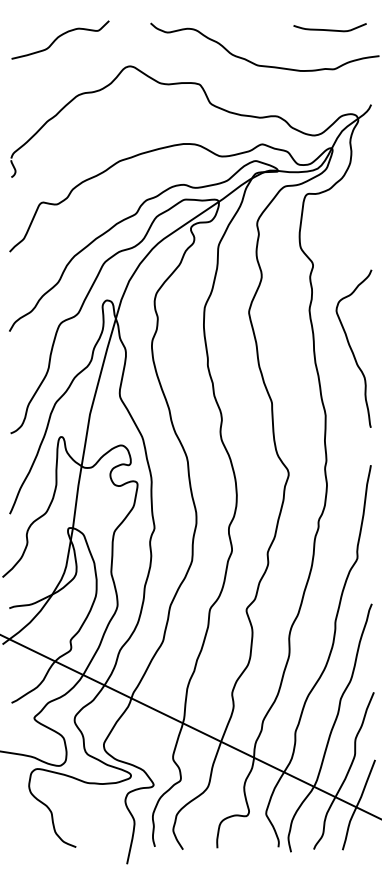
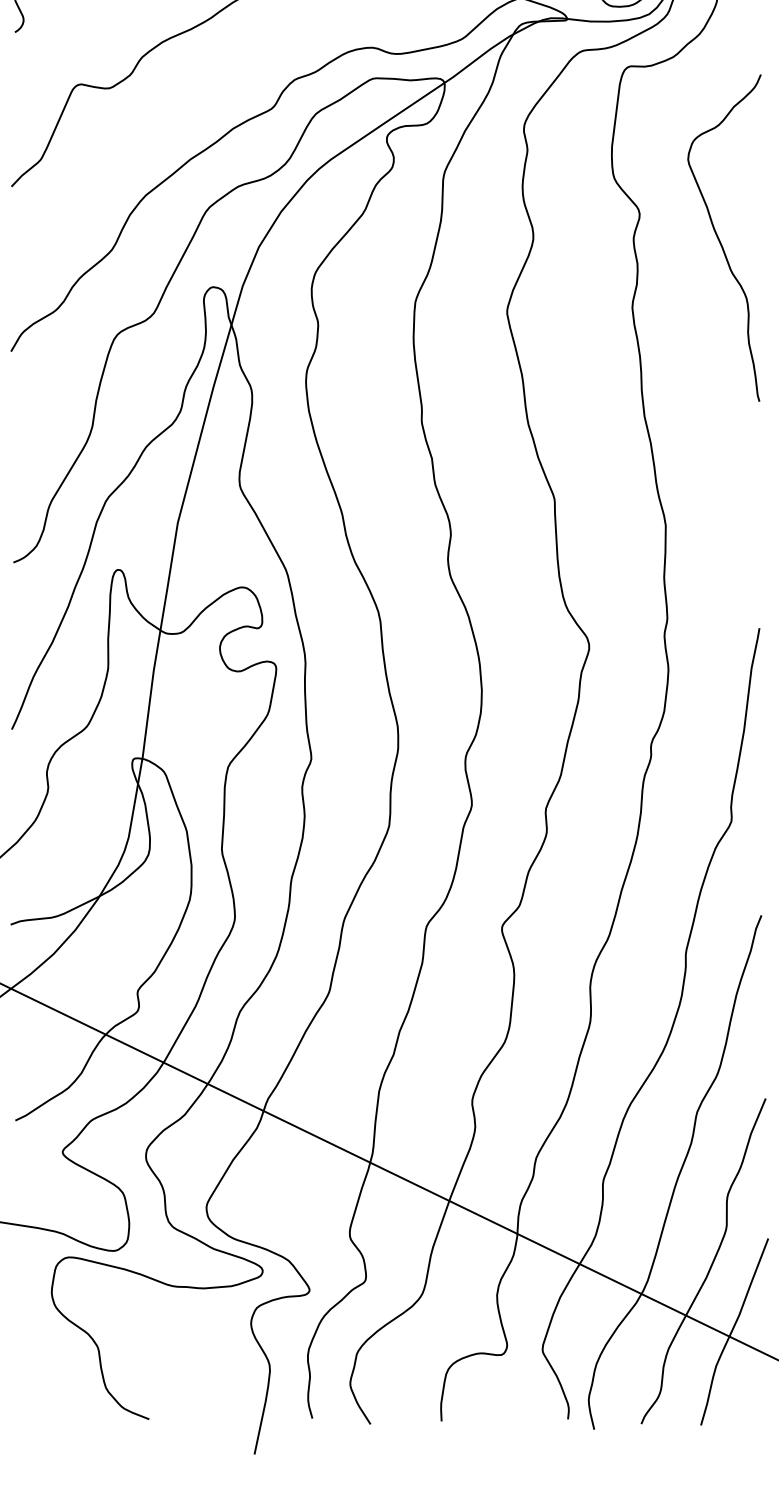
curve: (352, 349) -> (721, 239), moved

